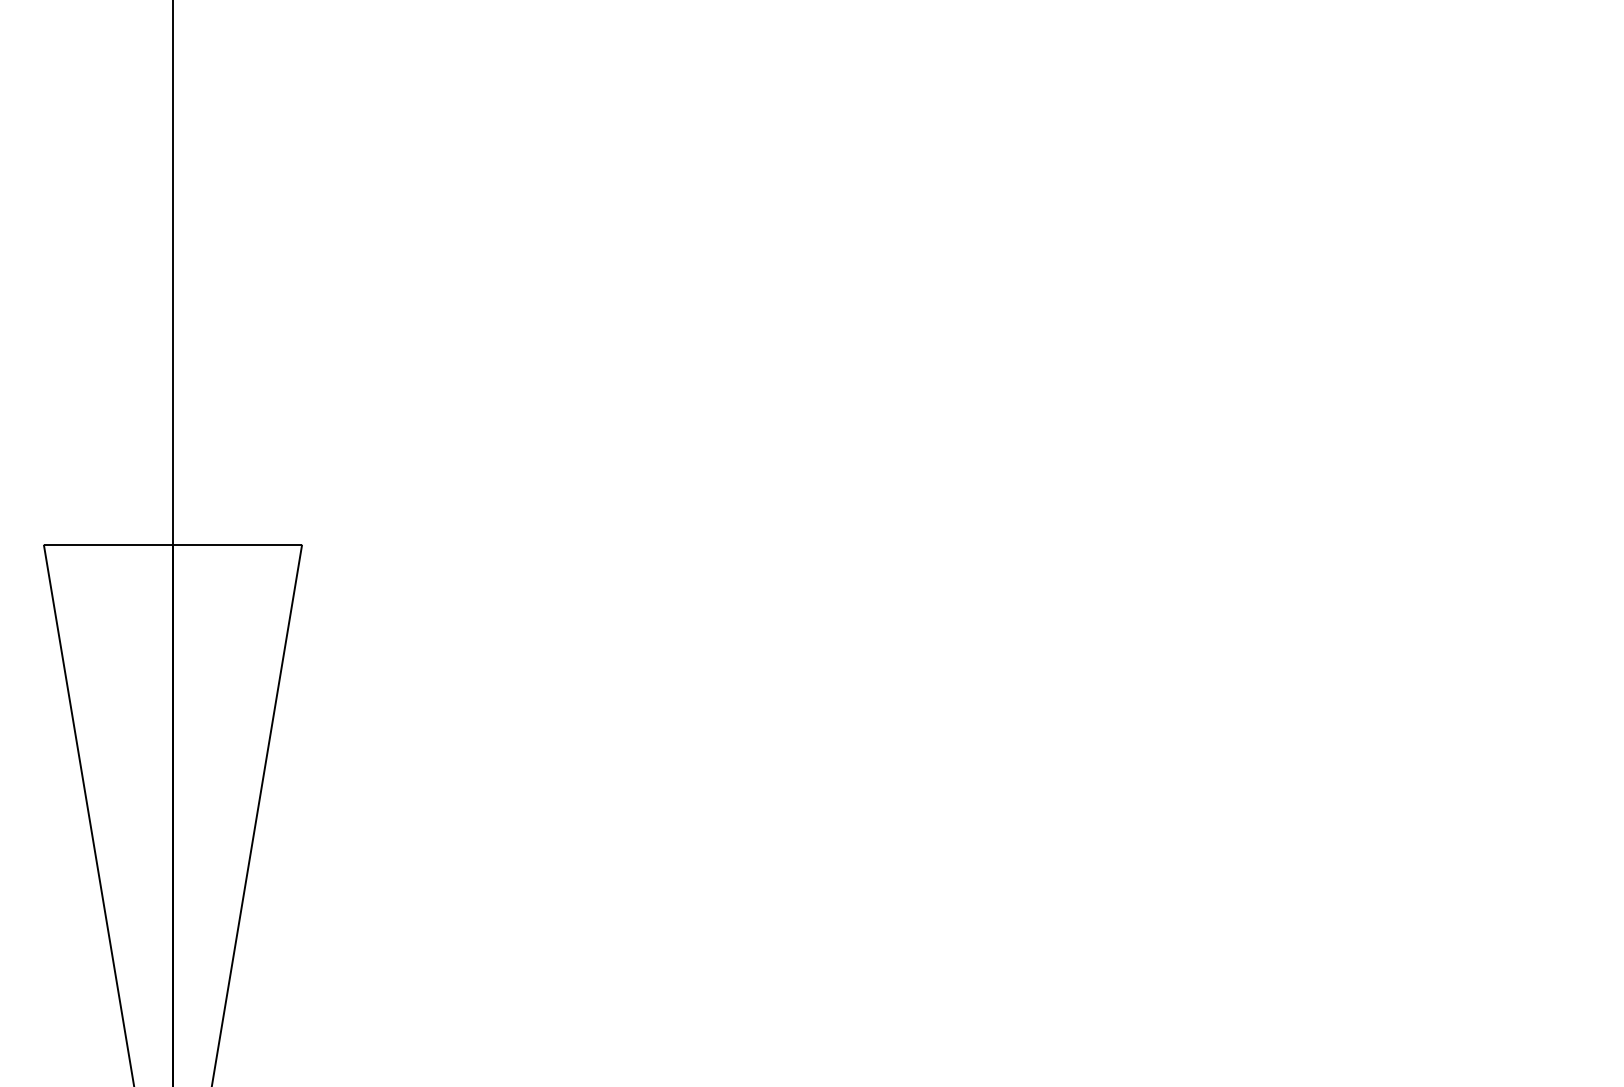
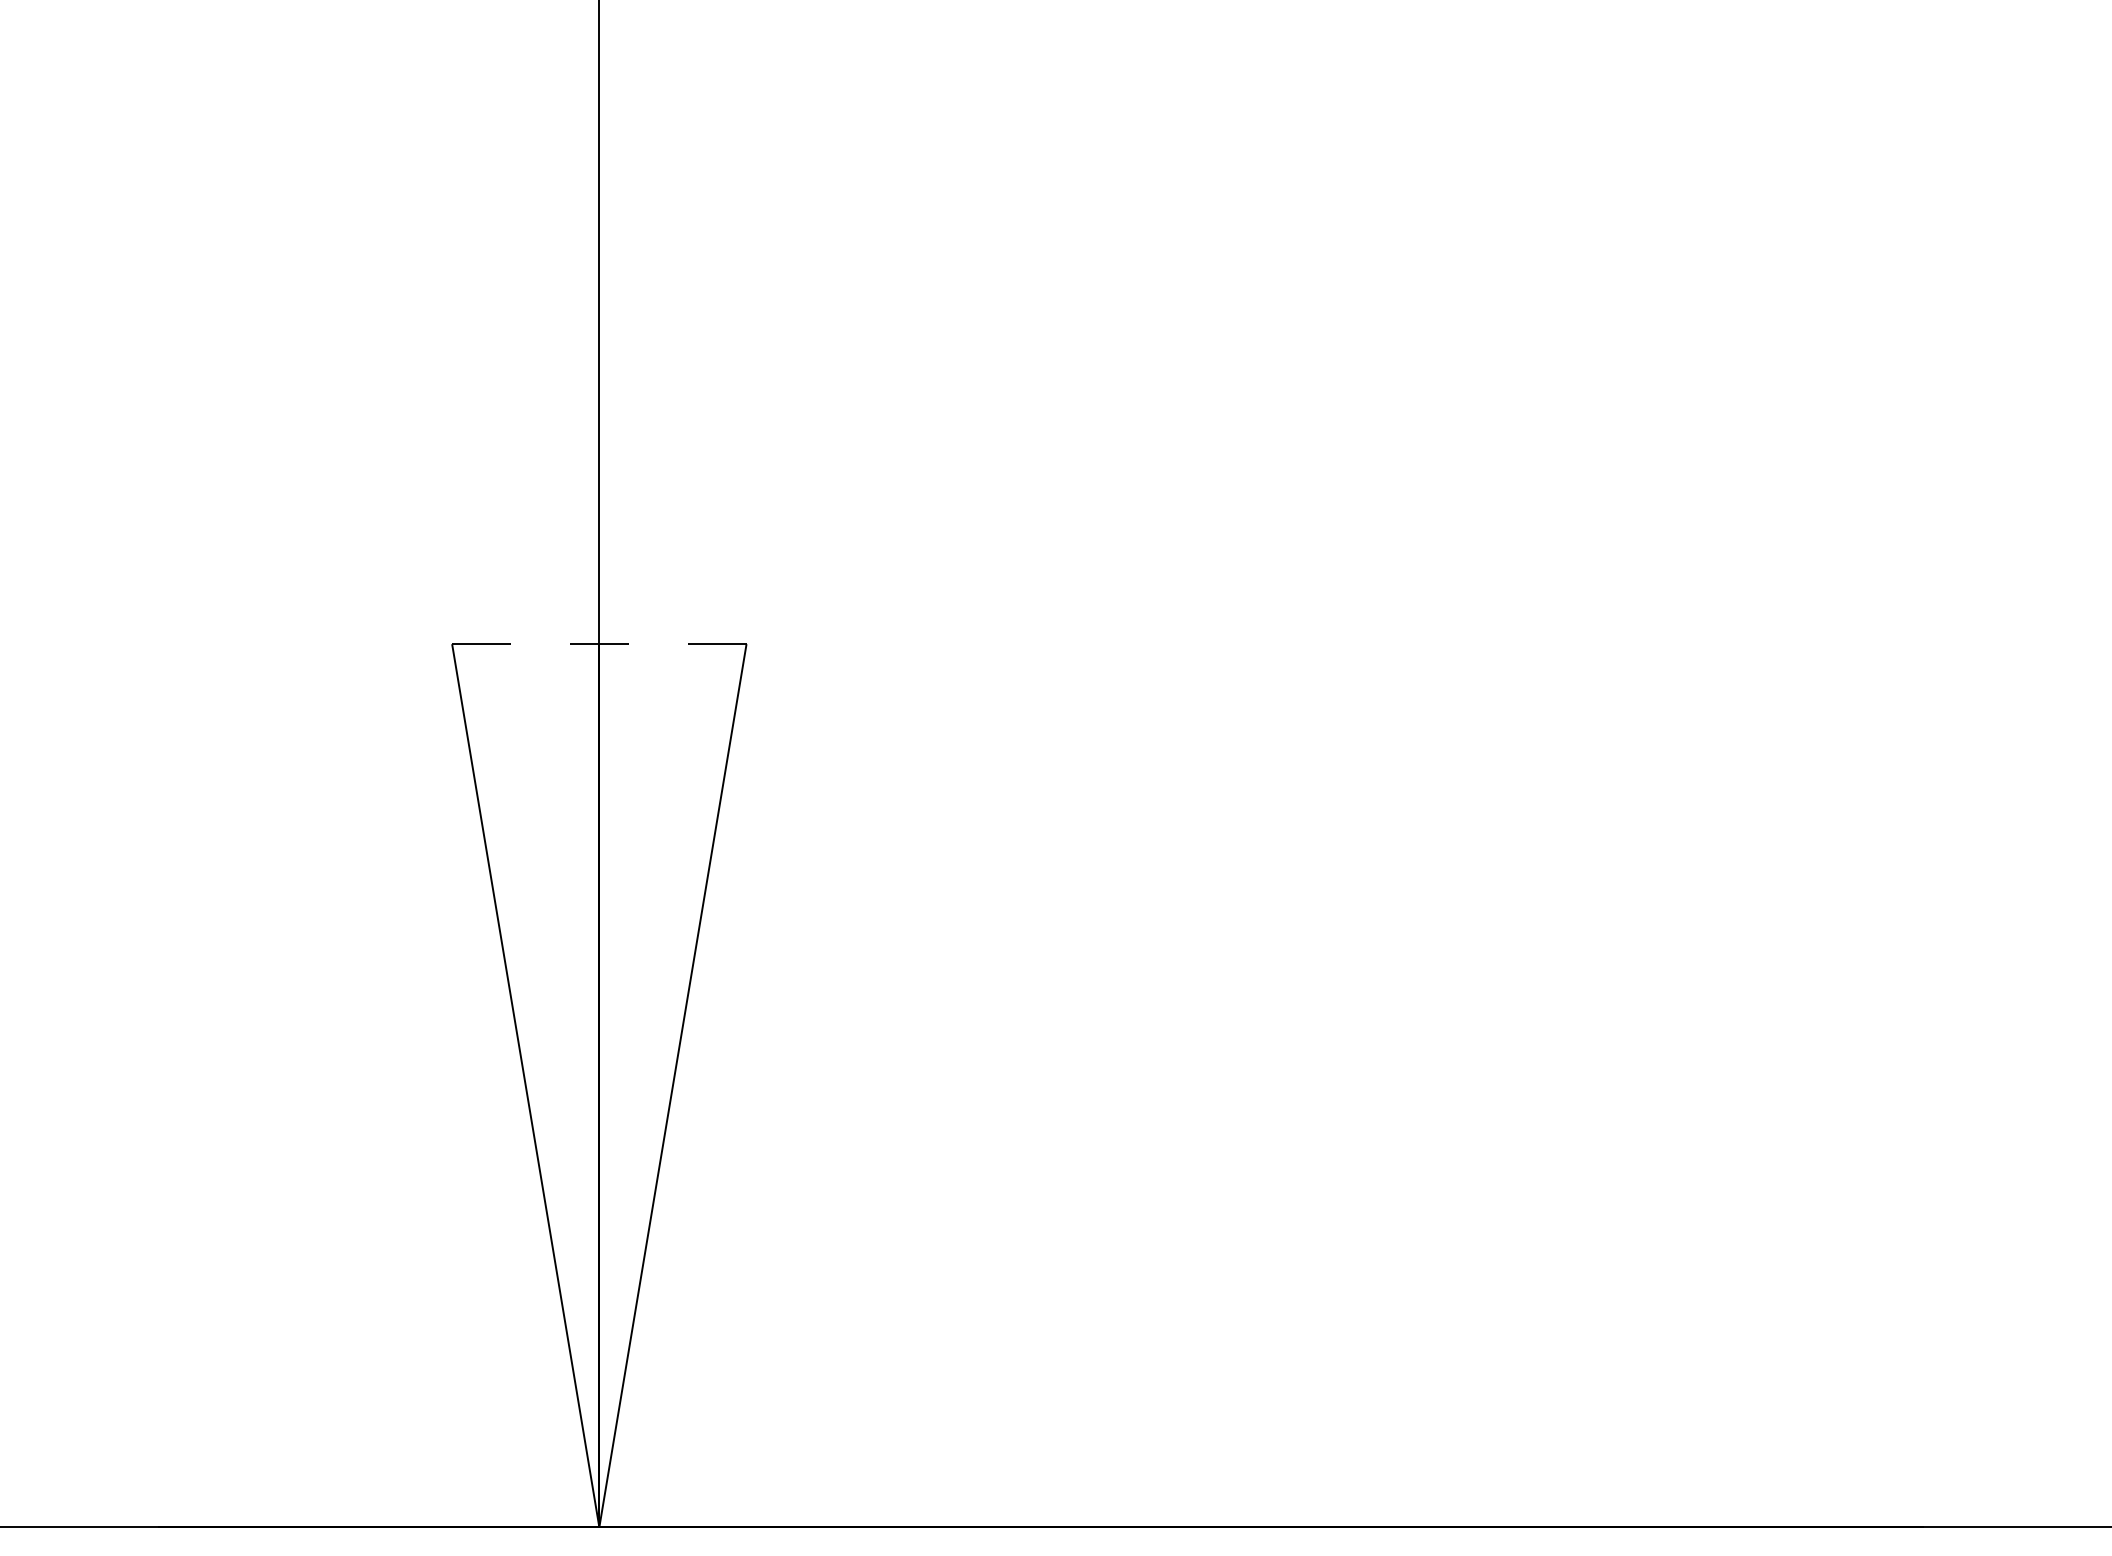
line: (172, 544) -> (598, 644), solid -> dashed

